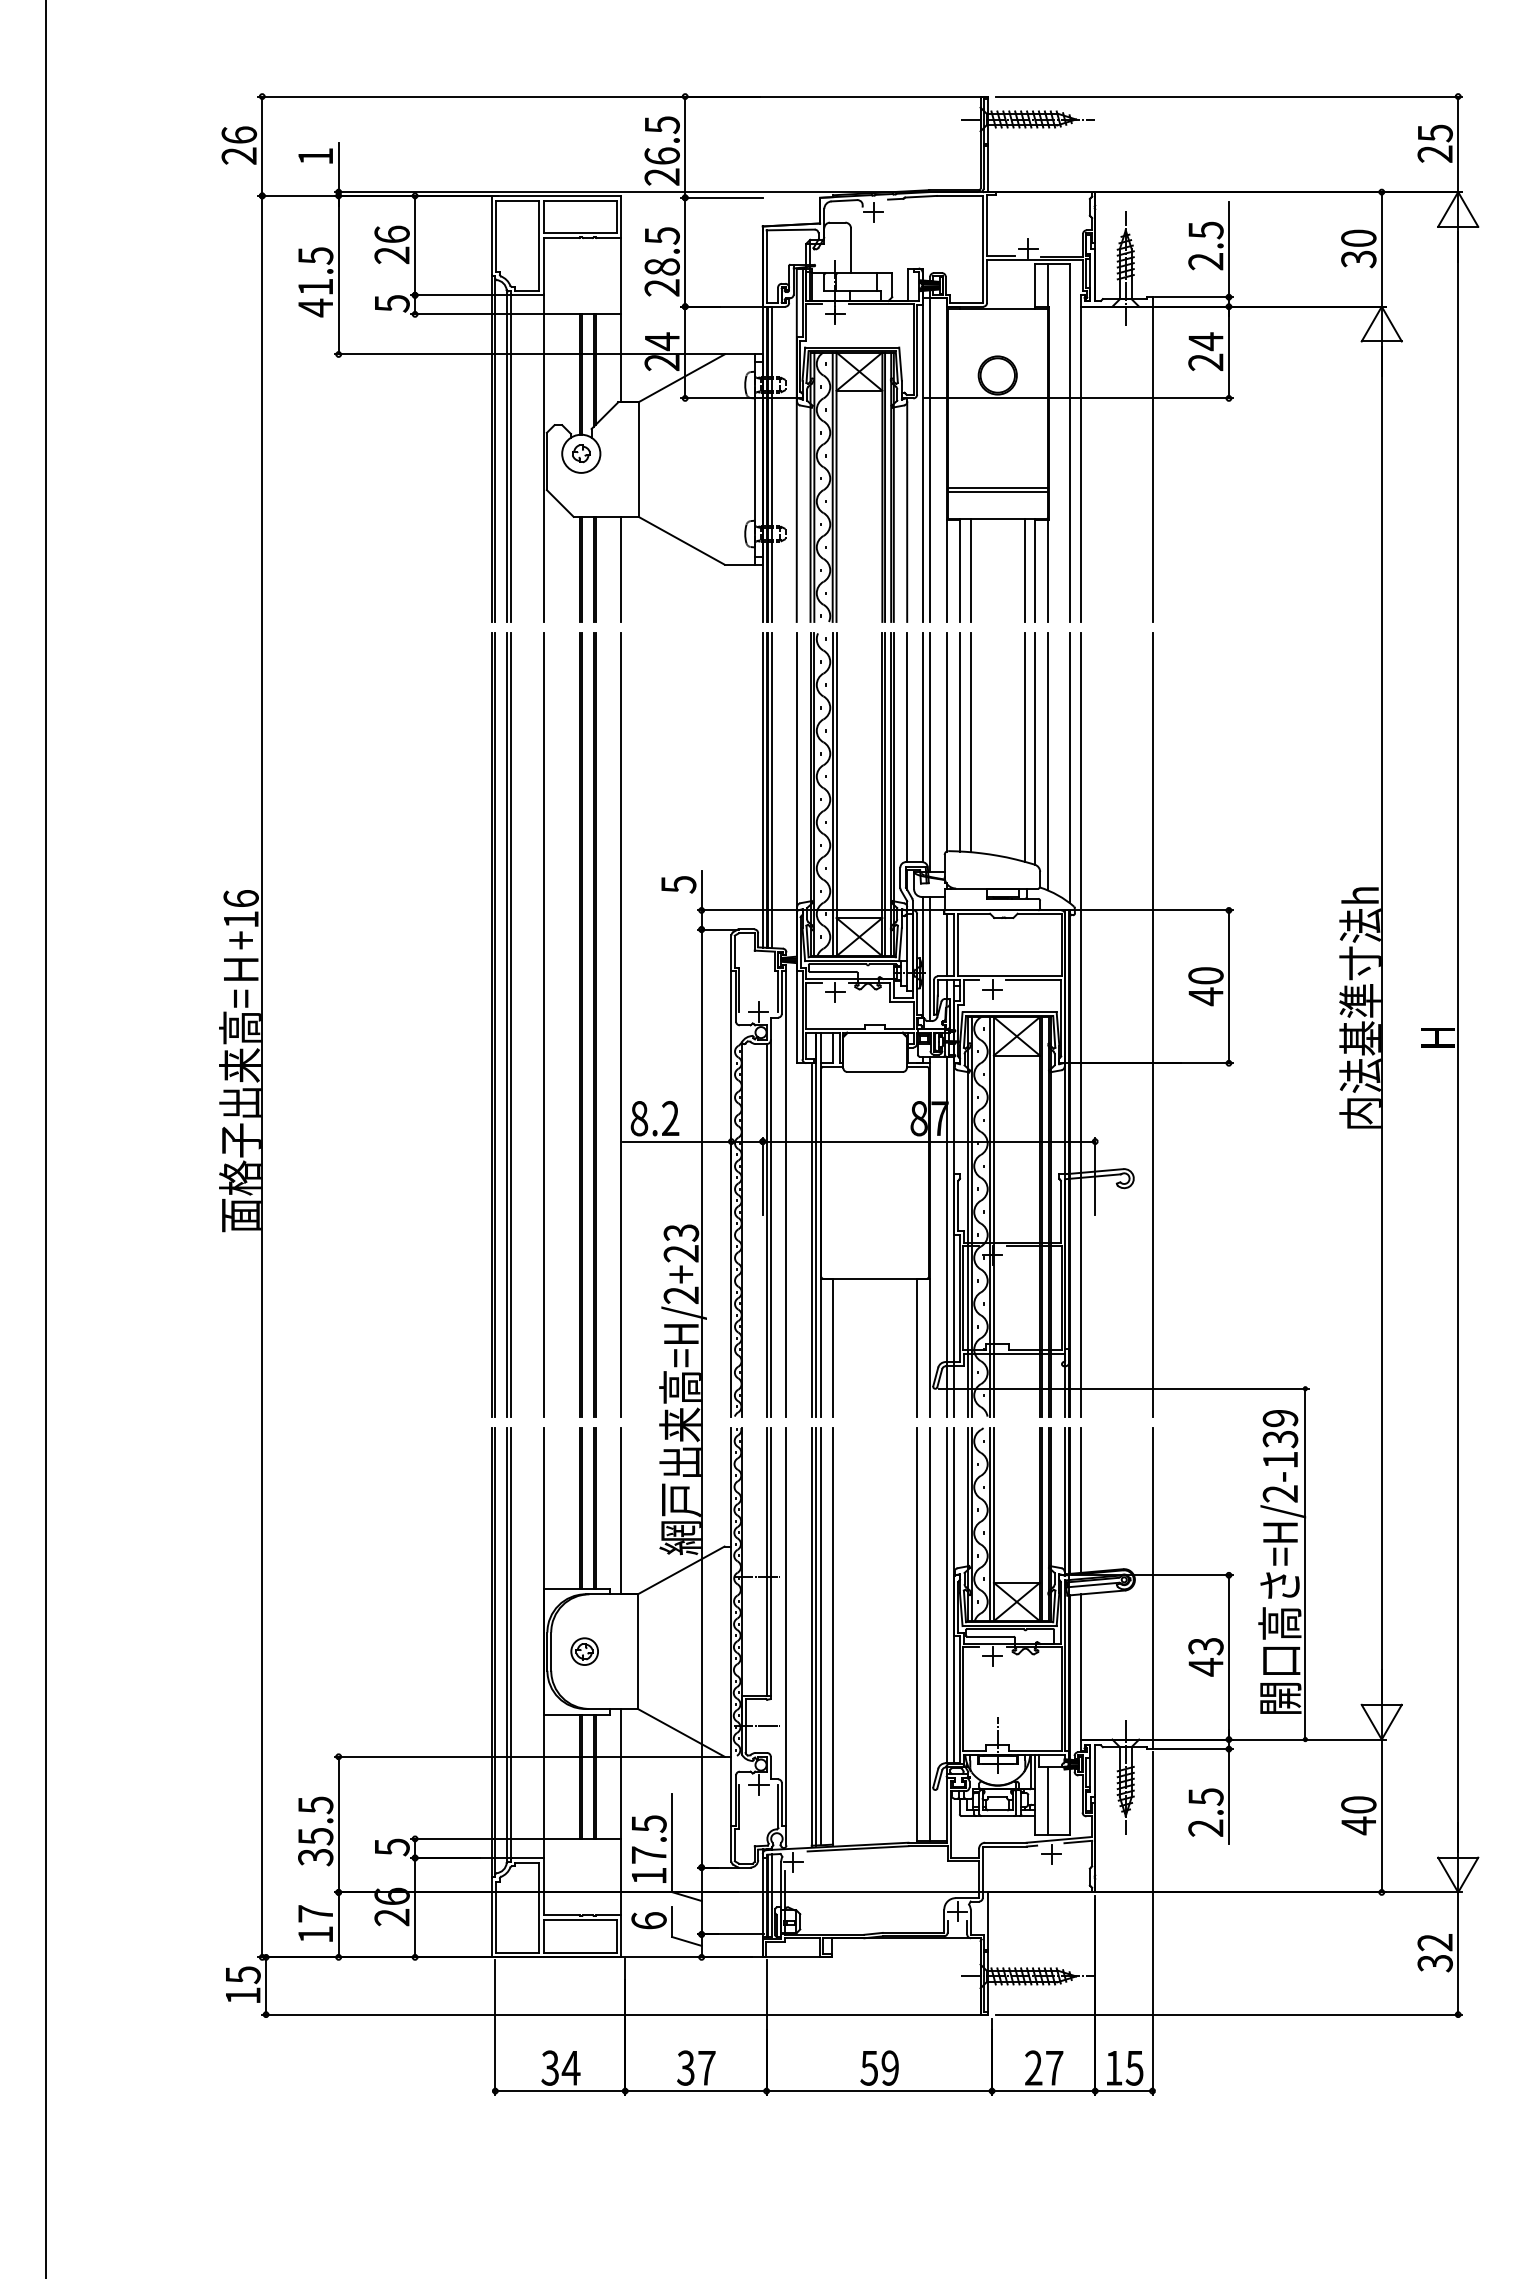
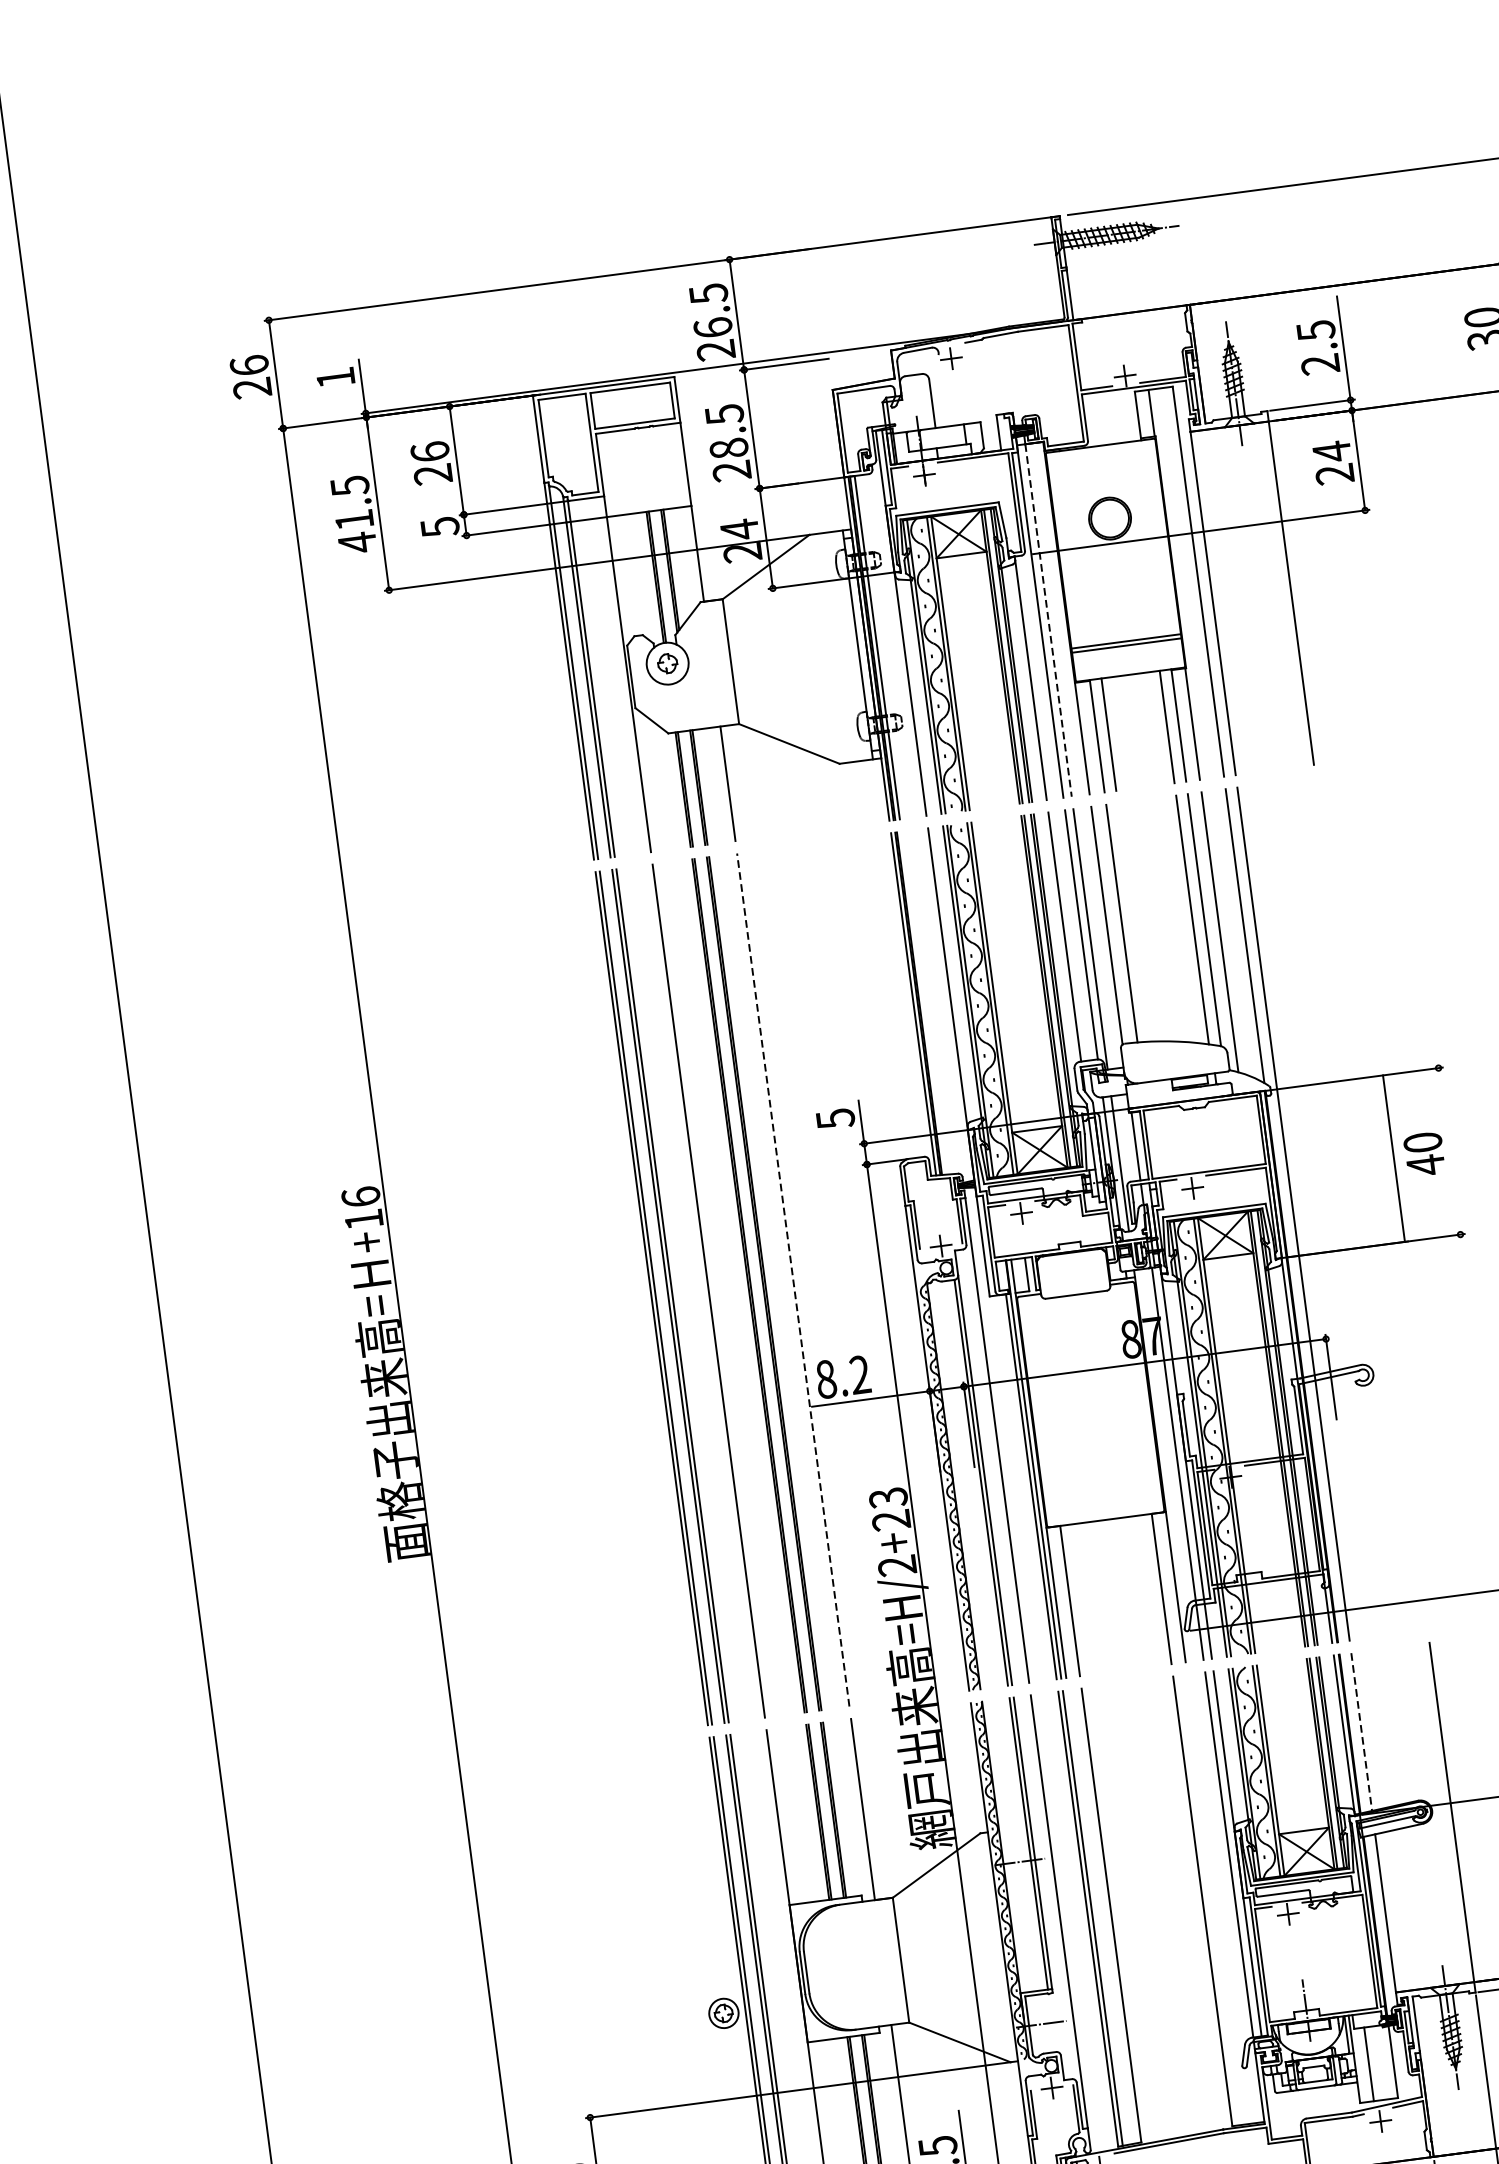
line: (930, 460) -> (1048, 620), solid -> dashed
line: (971, 742) -> (1134, 922), removed
line: (772, 790) -> (924, 1002), removed
line: (1228, 986) -> (1393, 1158), moved
line: (1152, 1024) -> (1371, 1203), removed
line: (621, 1025) -> (793, 1280), solid -> dashed
line: (1080, 1500) -> (1361, 1732), solid -> dashed
line: (930, 1634) -> (1217, 1899), removed
line: (820, 1636) -> (1097, 1917), removed
part: (584, 1651) -> (723, 2013), moved

